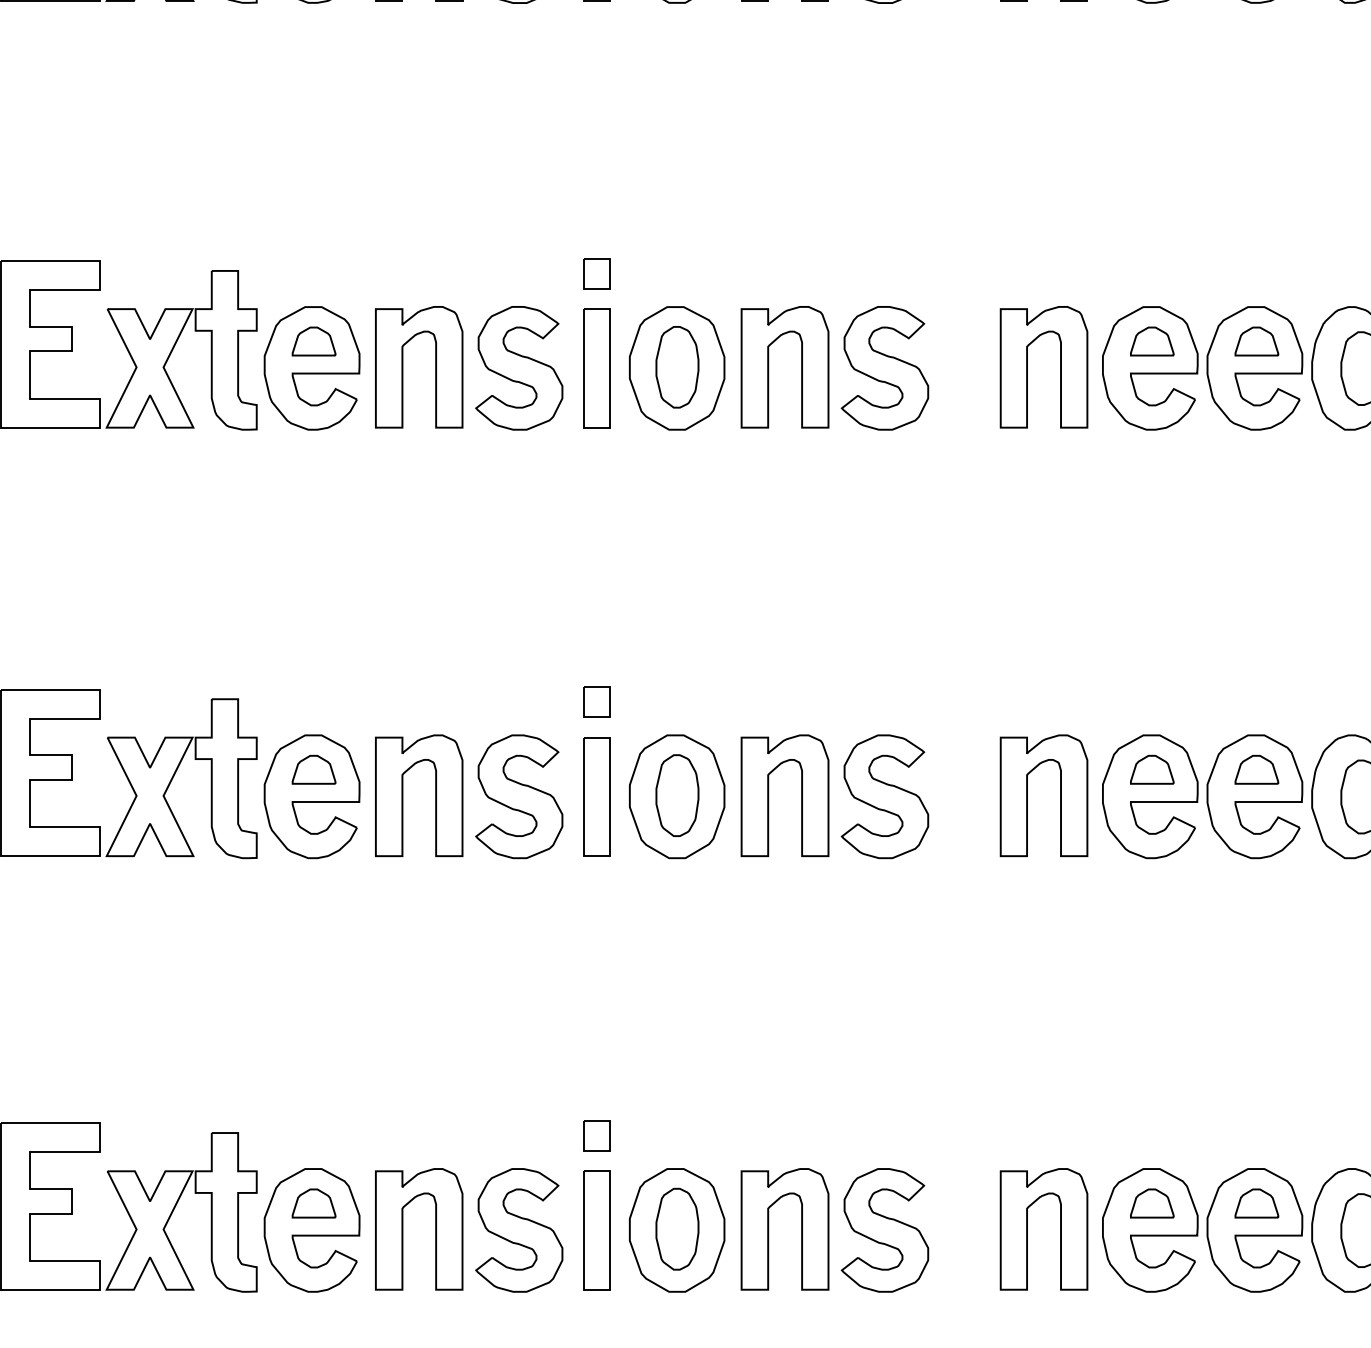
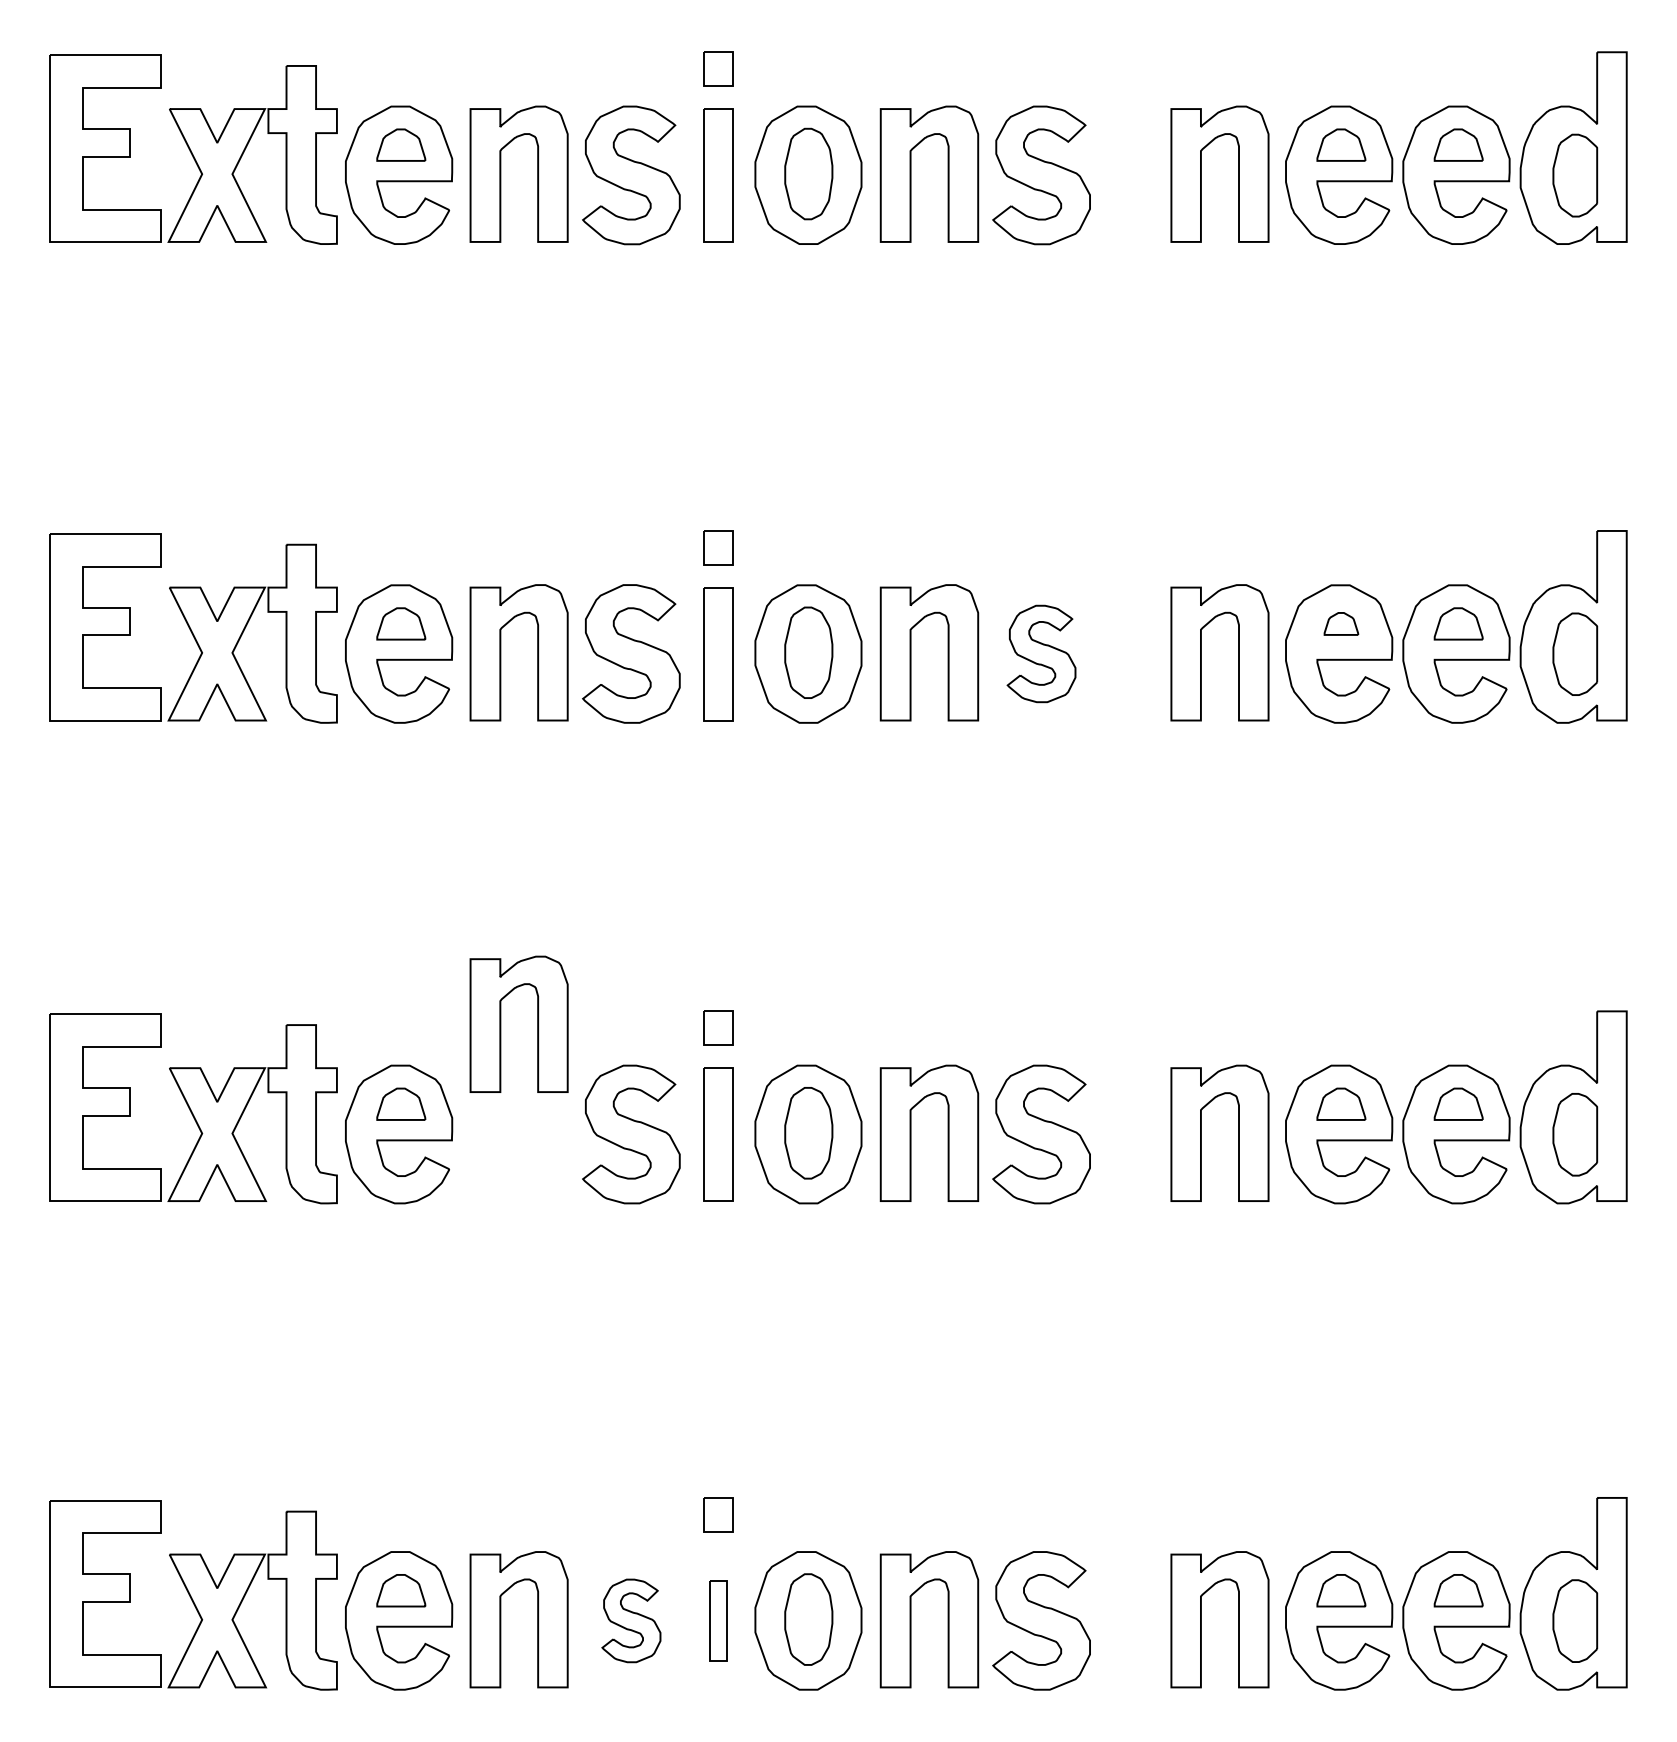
part: (1152, 341) -> (1341, 623), size x0.7
part: (884, 367) -> (1041, 653), size x0.7
part: (403, 794) -> (501, 1023), moved
part: (519, 1230) -> (631, 1620), size x0.6
part: (596, 1230) -> (718, 1620), size x0.6

